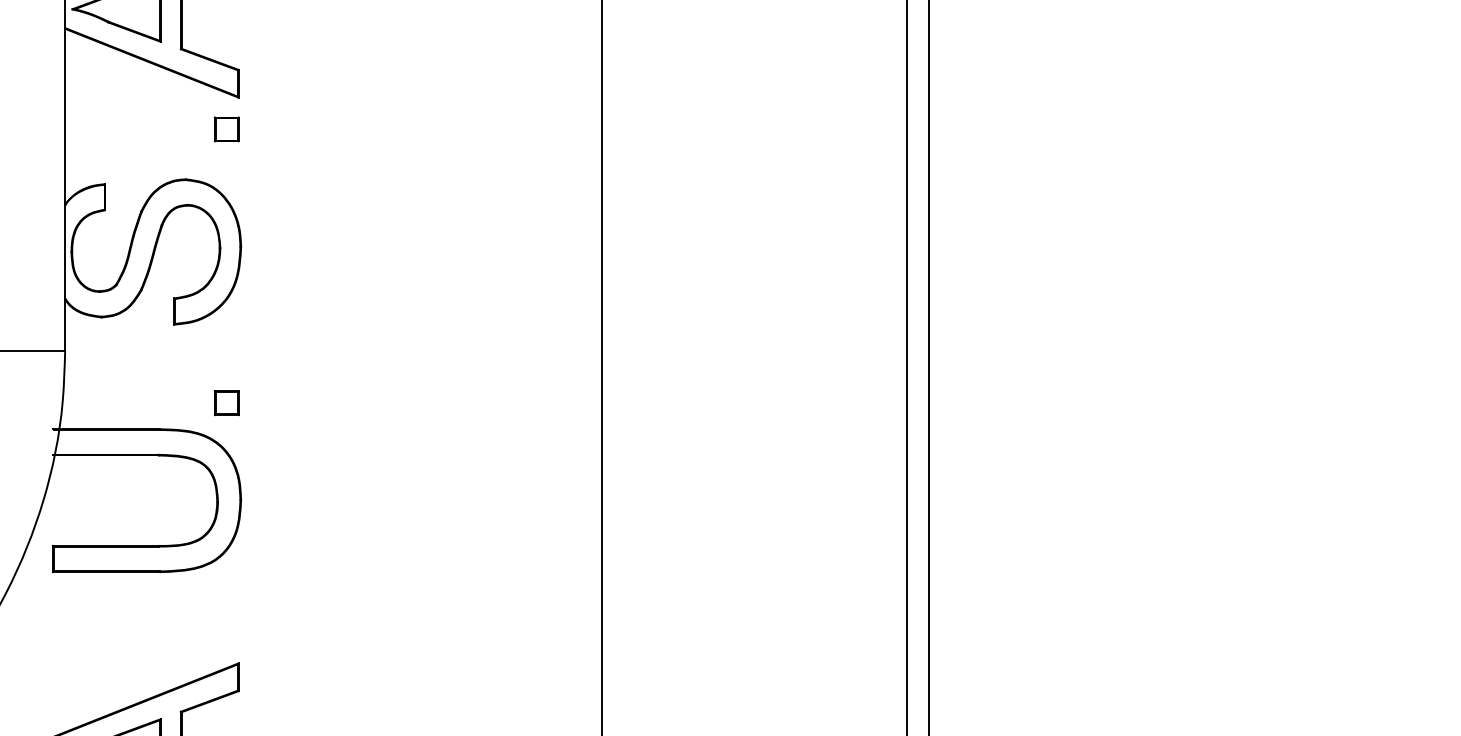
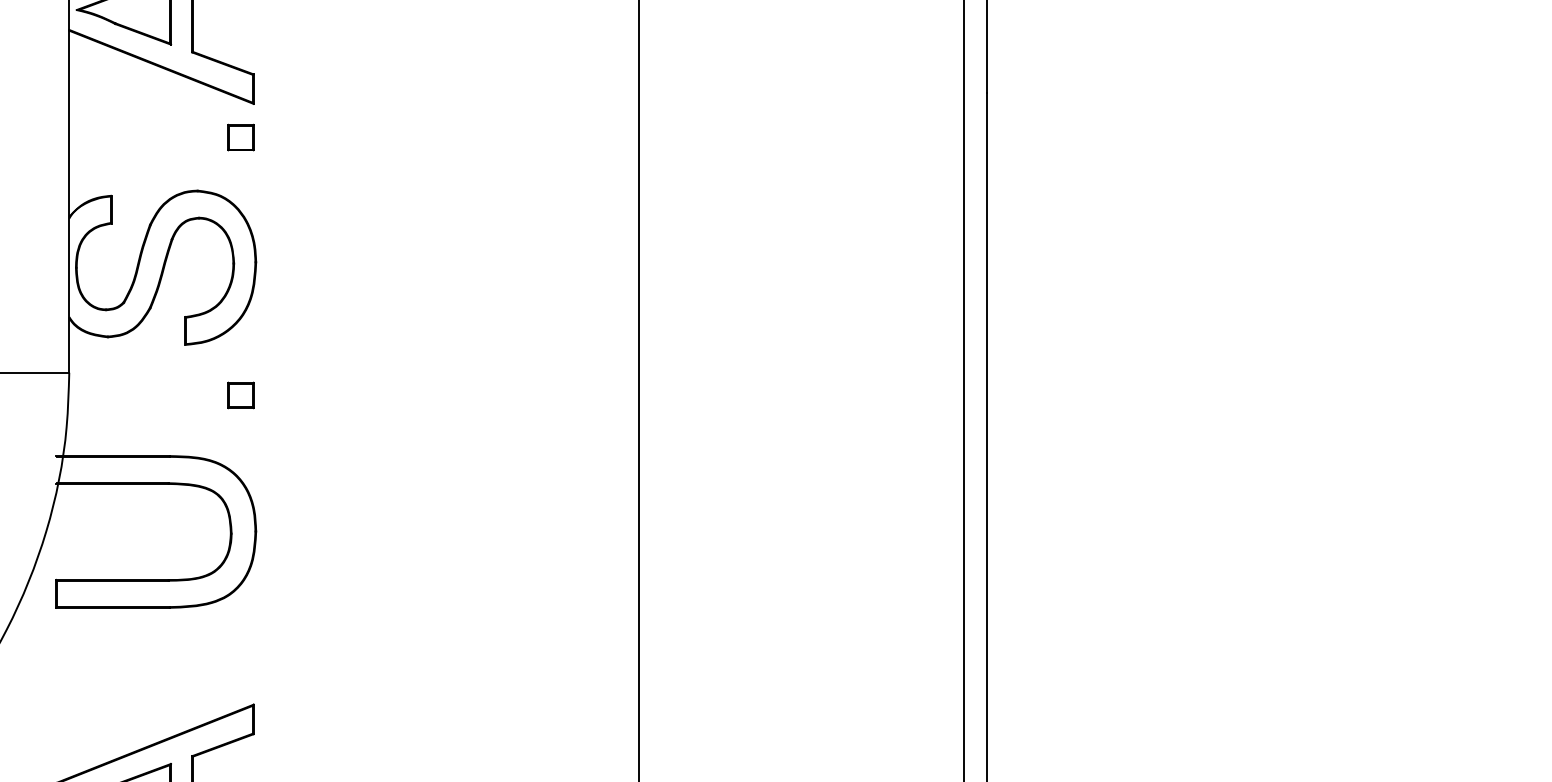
part: (226, 403) -> (240, 395), moved

